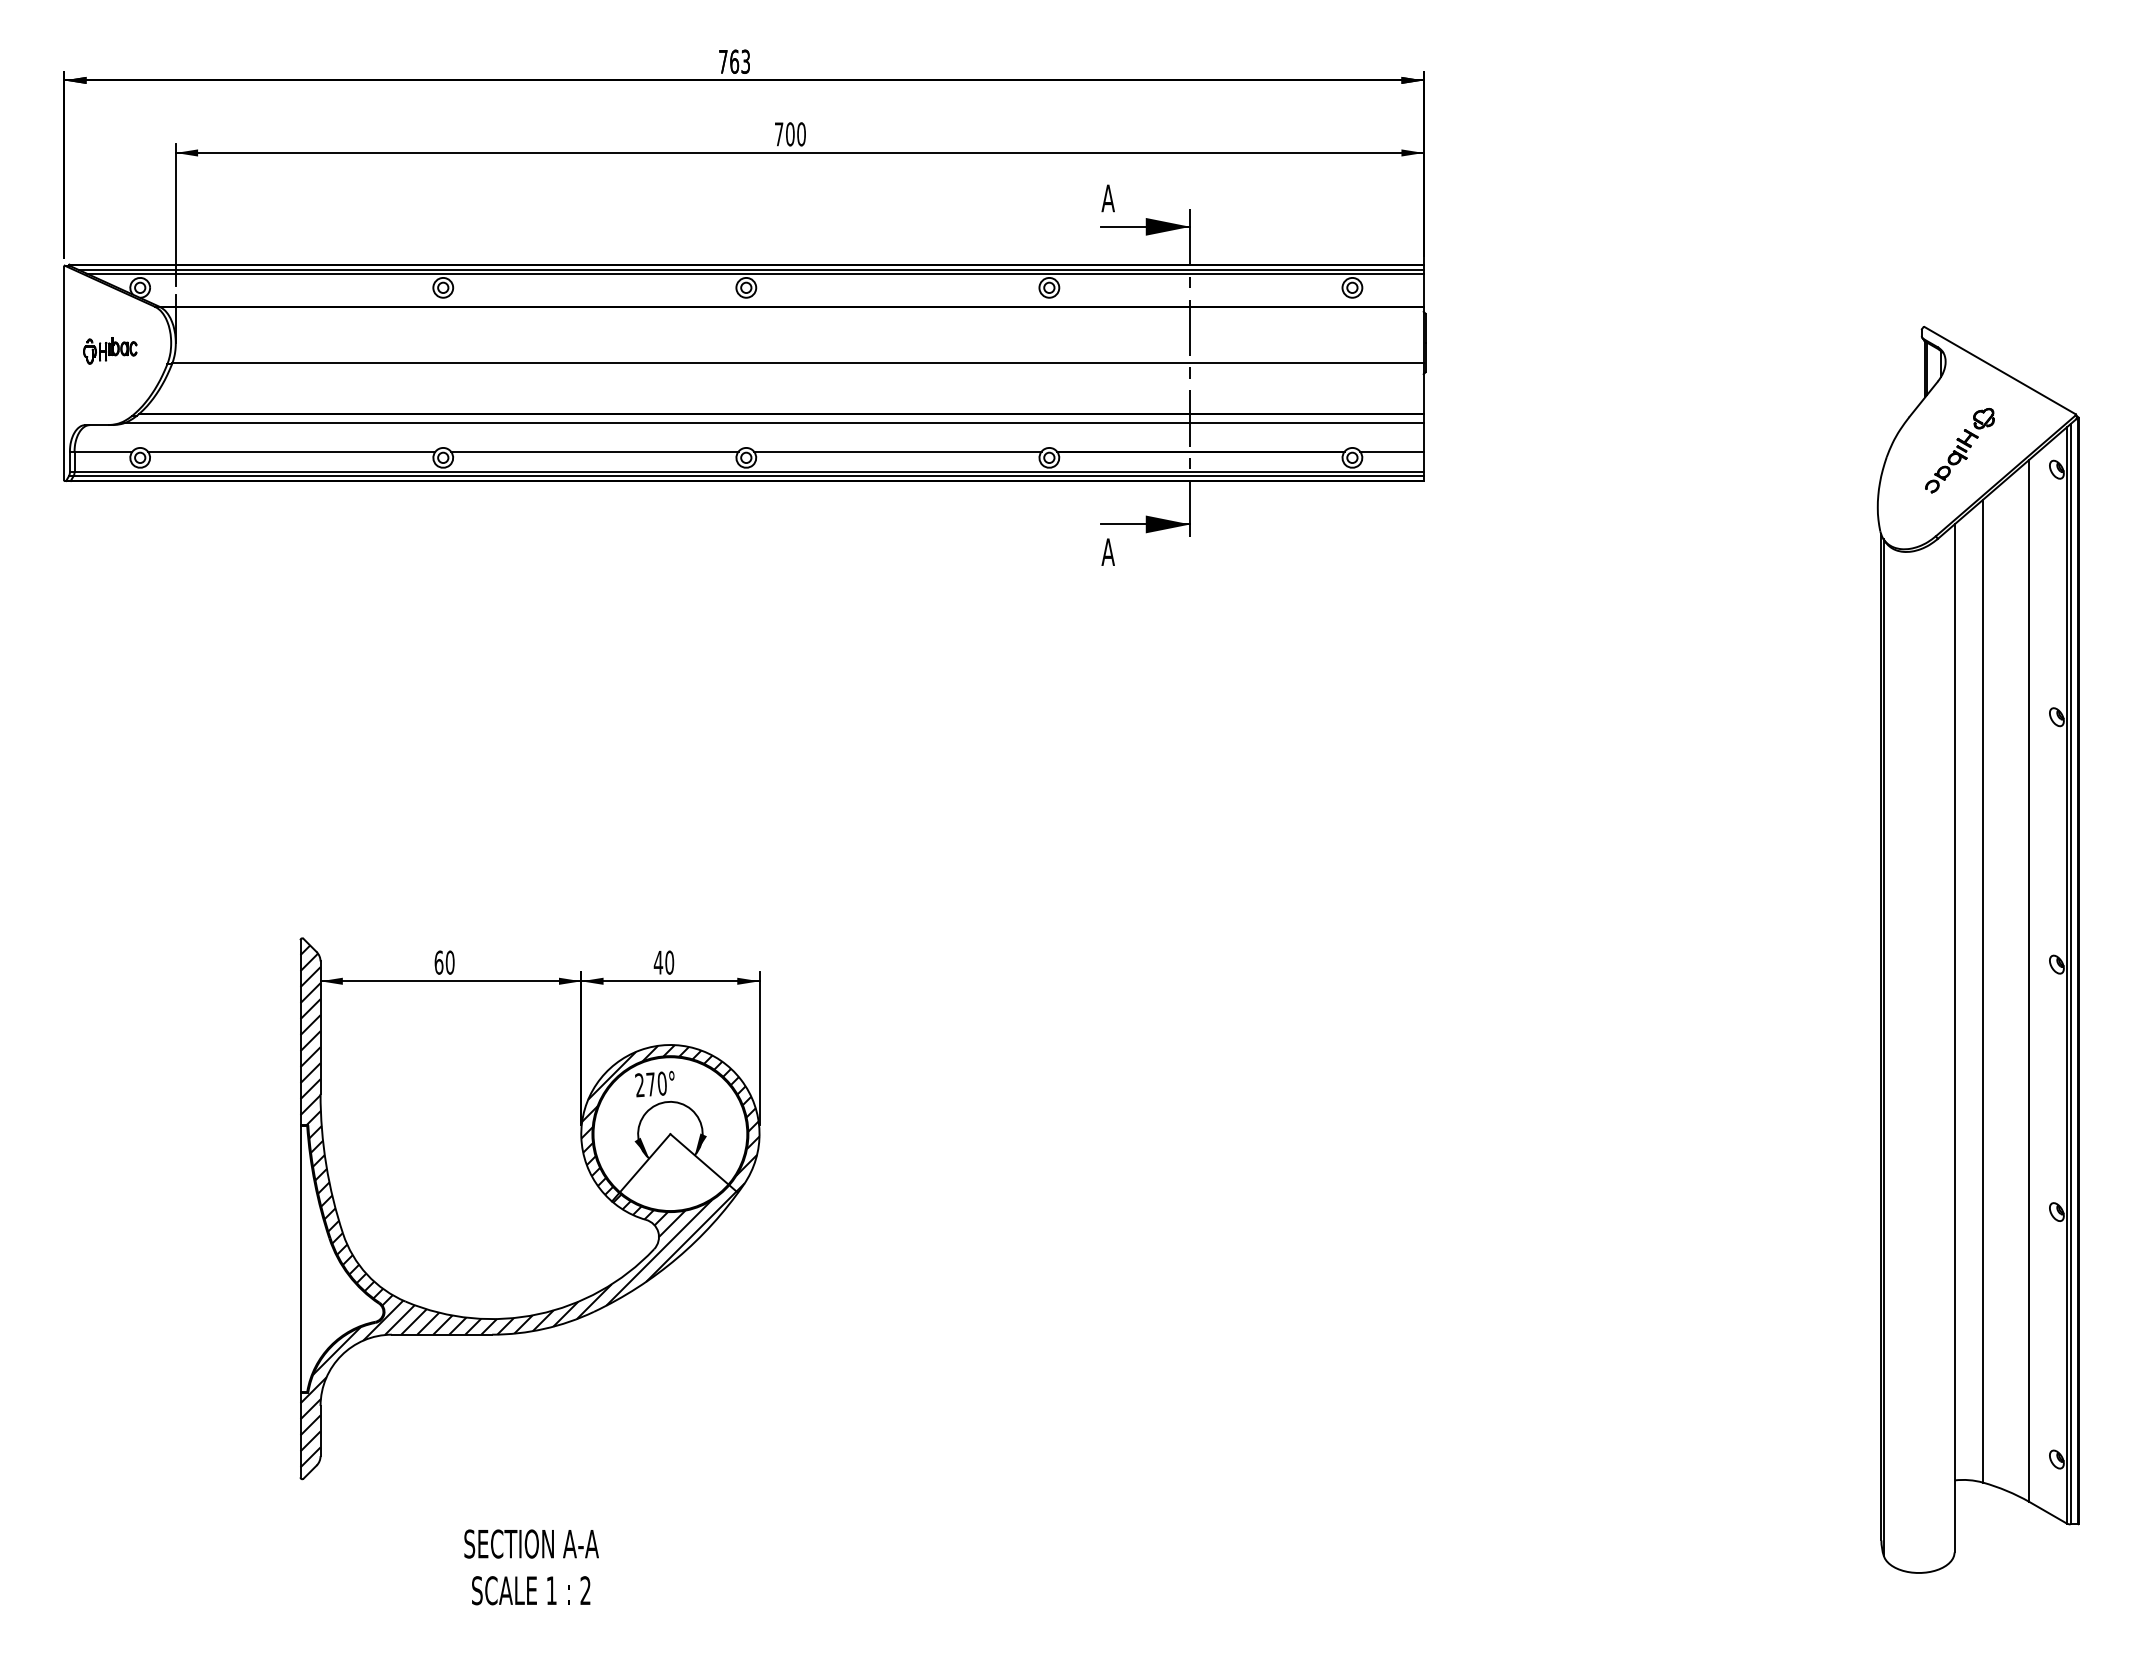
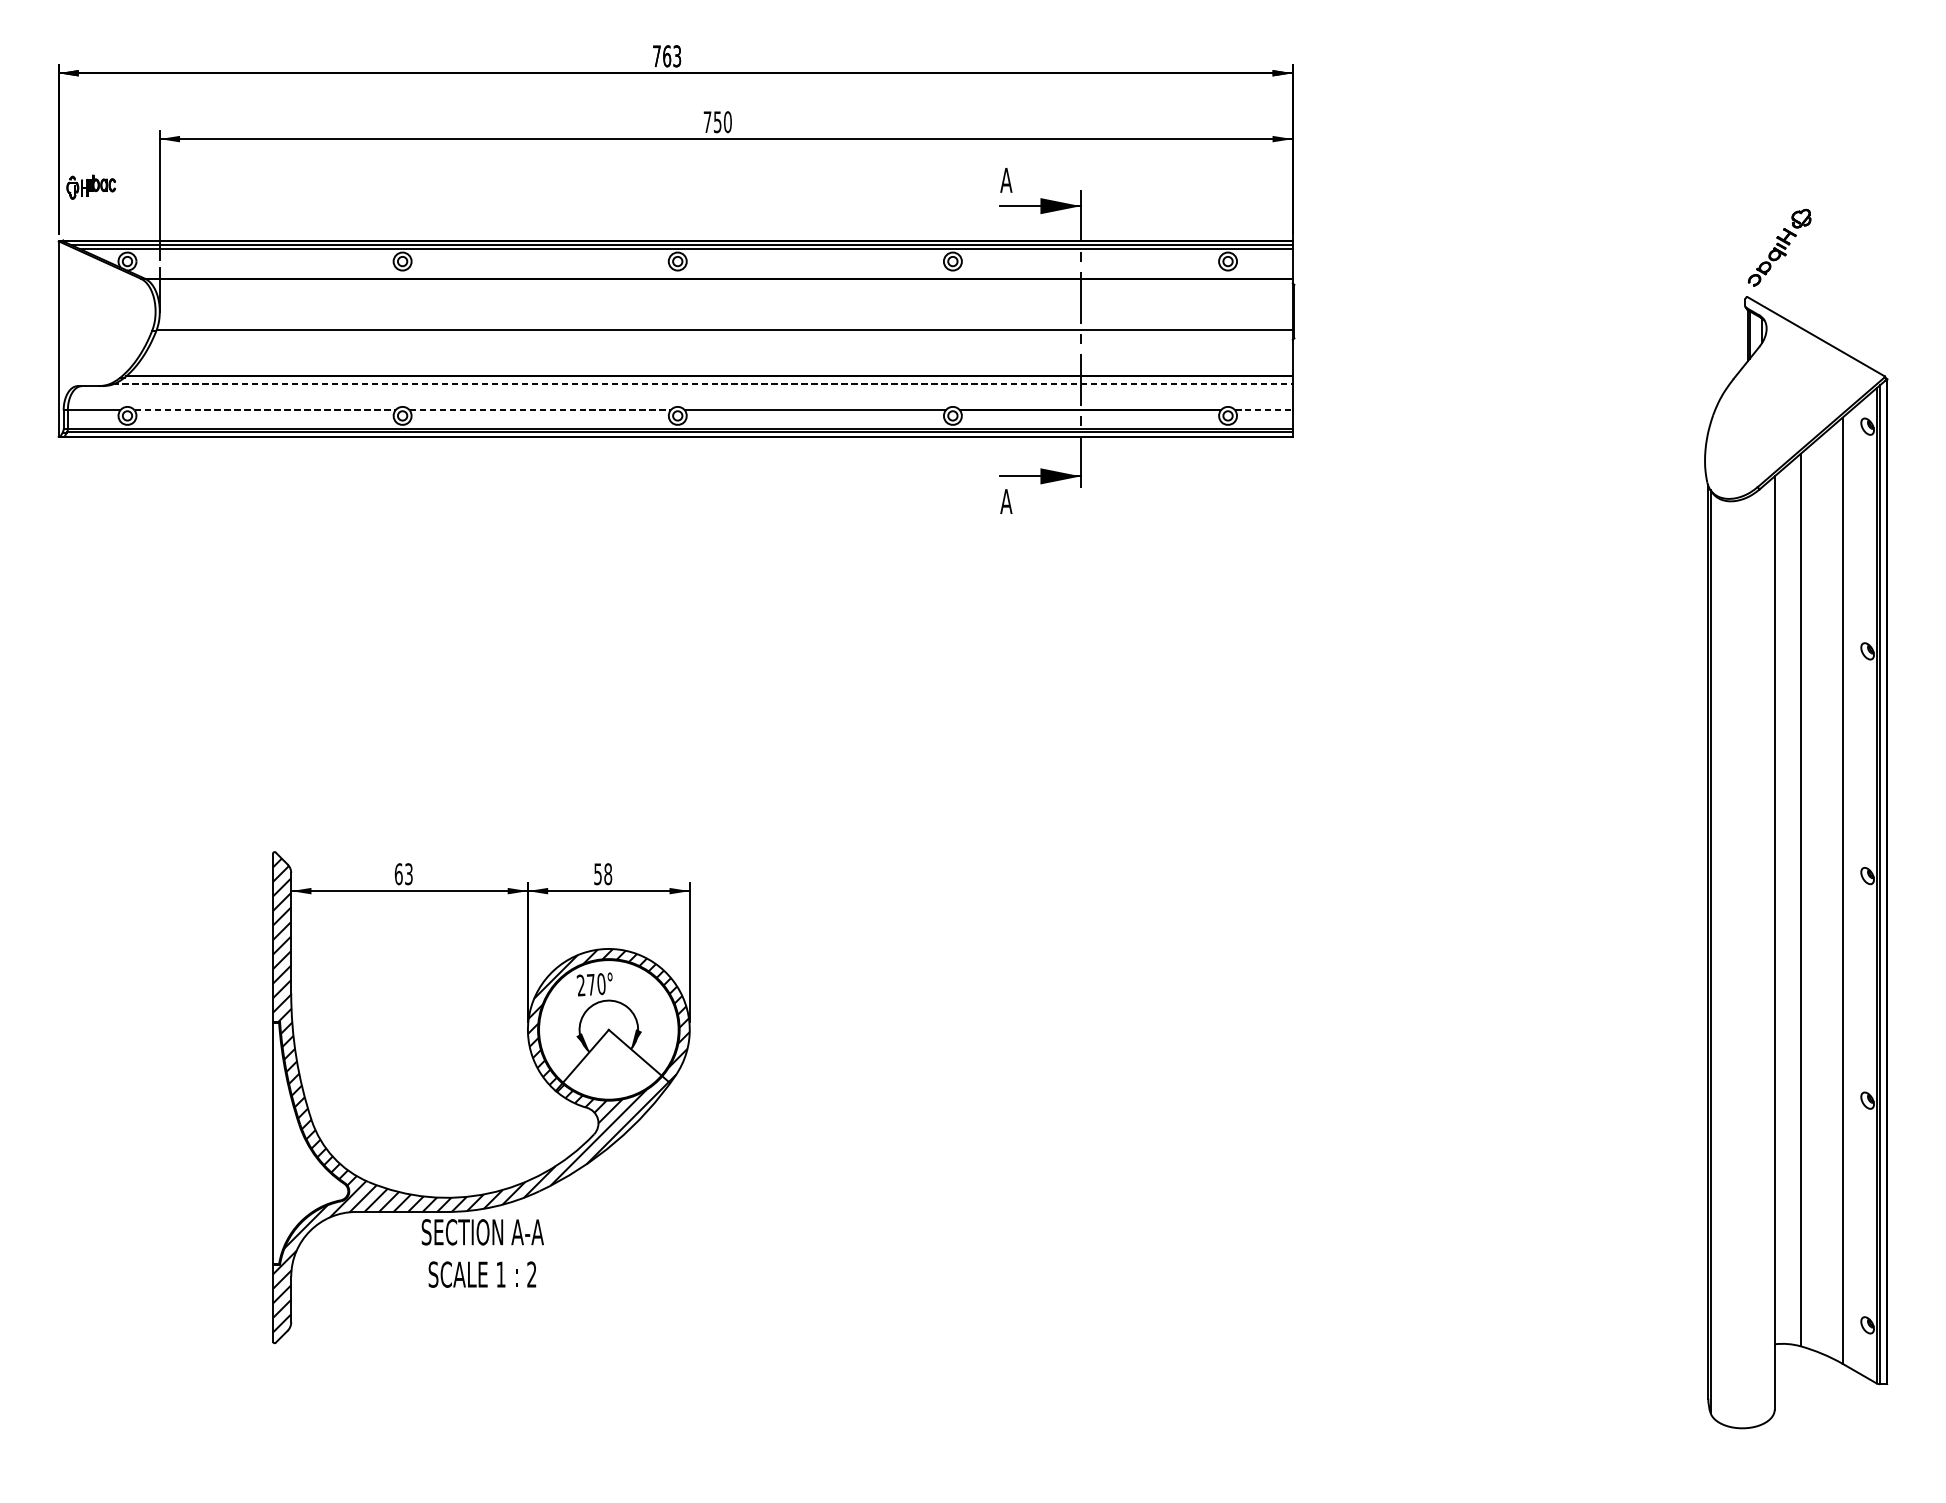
text: (790, 134) -> (717, 122), 700 -> 750
part: (110, 350) -> (91, 186), moved
line: (774, 423) -> (703, 384), solid -> dashed
part: (1959, 450) -> (1779, 247), moved
line: (291, 451) -> (264, 410), solid -> dashed
line: (594, 451) -> (539, 410), solid -> dashed
line: (1391, 451) -> (1263, 410), solid -> dashed
text: (449, 962) -> (408, 874), 60 -> 63
text: (663, 962) -> (602, 874), 40 -> 58
text: (531, 1567) -> (482, 1253), moved

